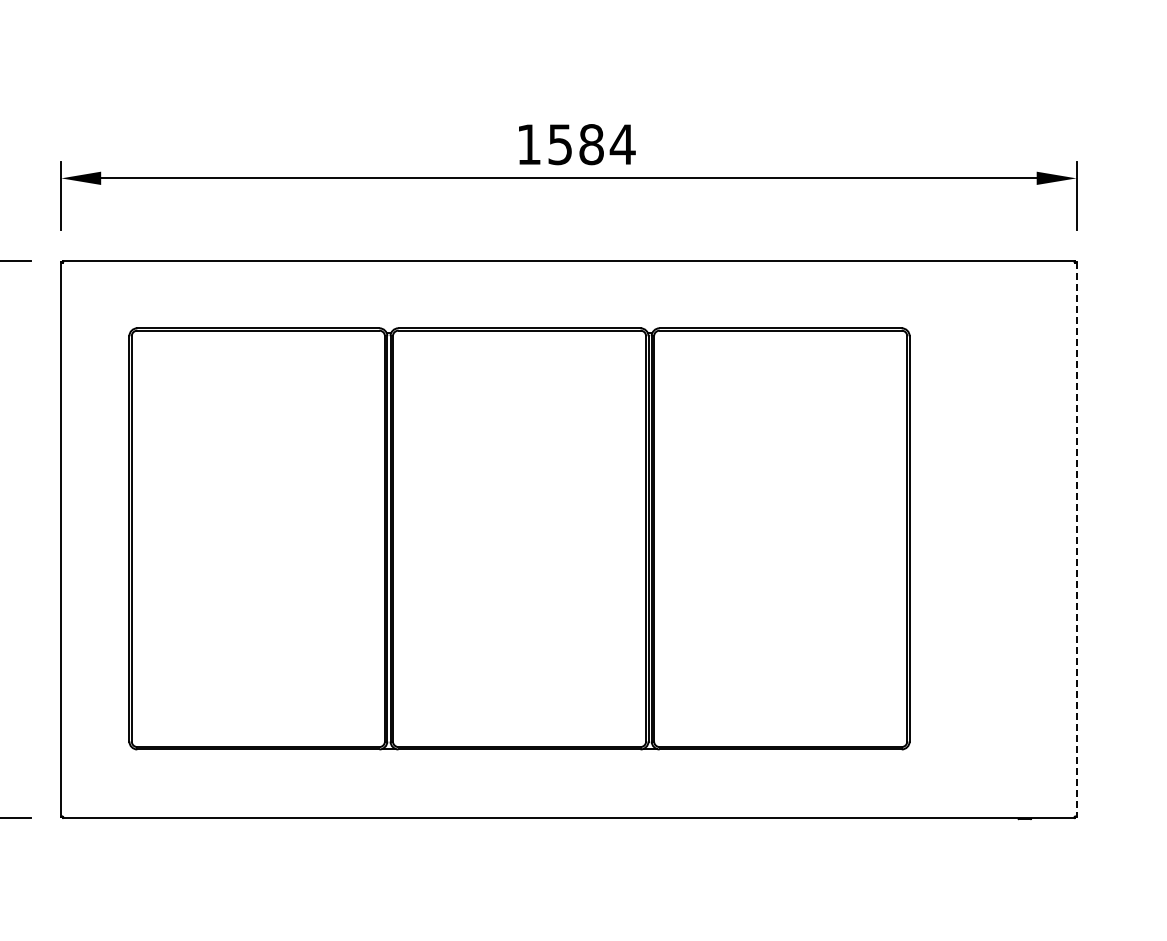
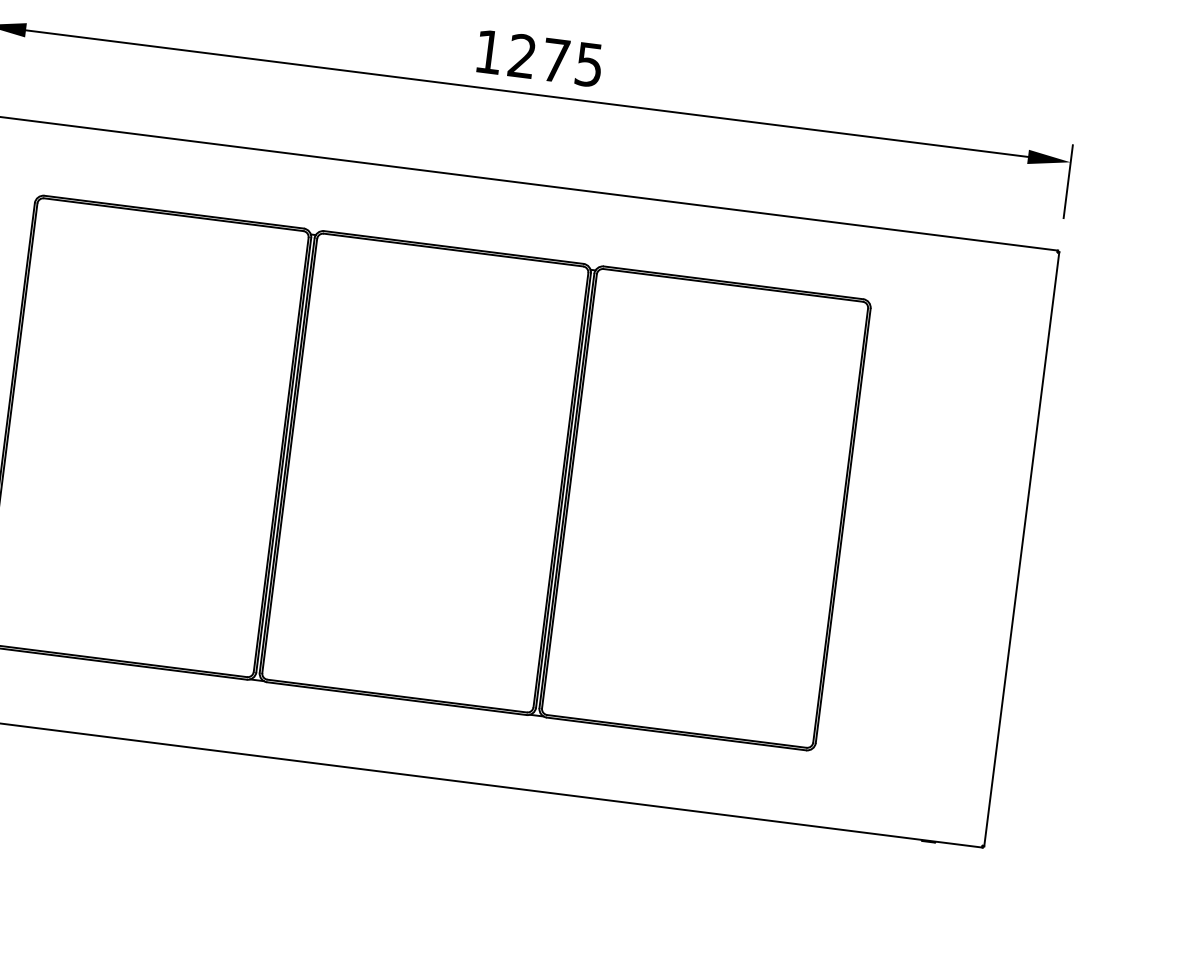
text: (591, 144) -> (555, 60), 1584 -> 1275
line: (1076, 540) -> (1021, 550), dashed -> solid

